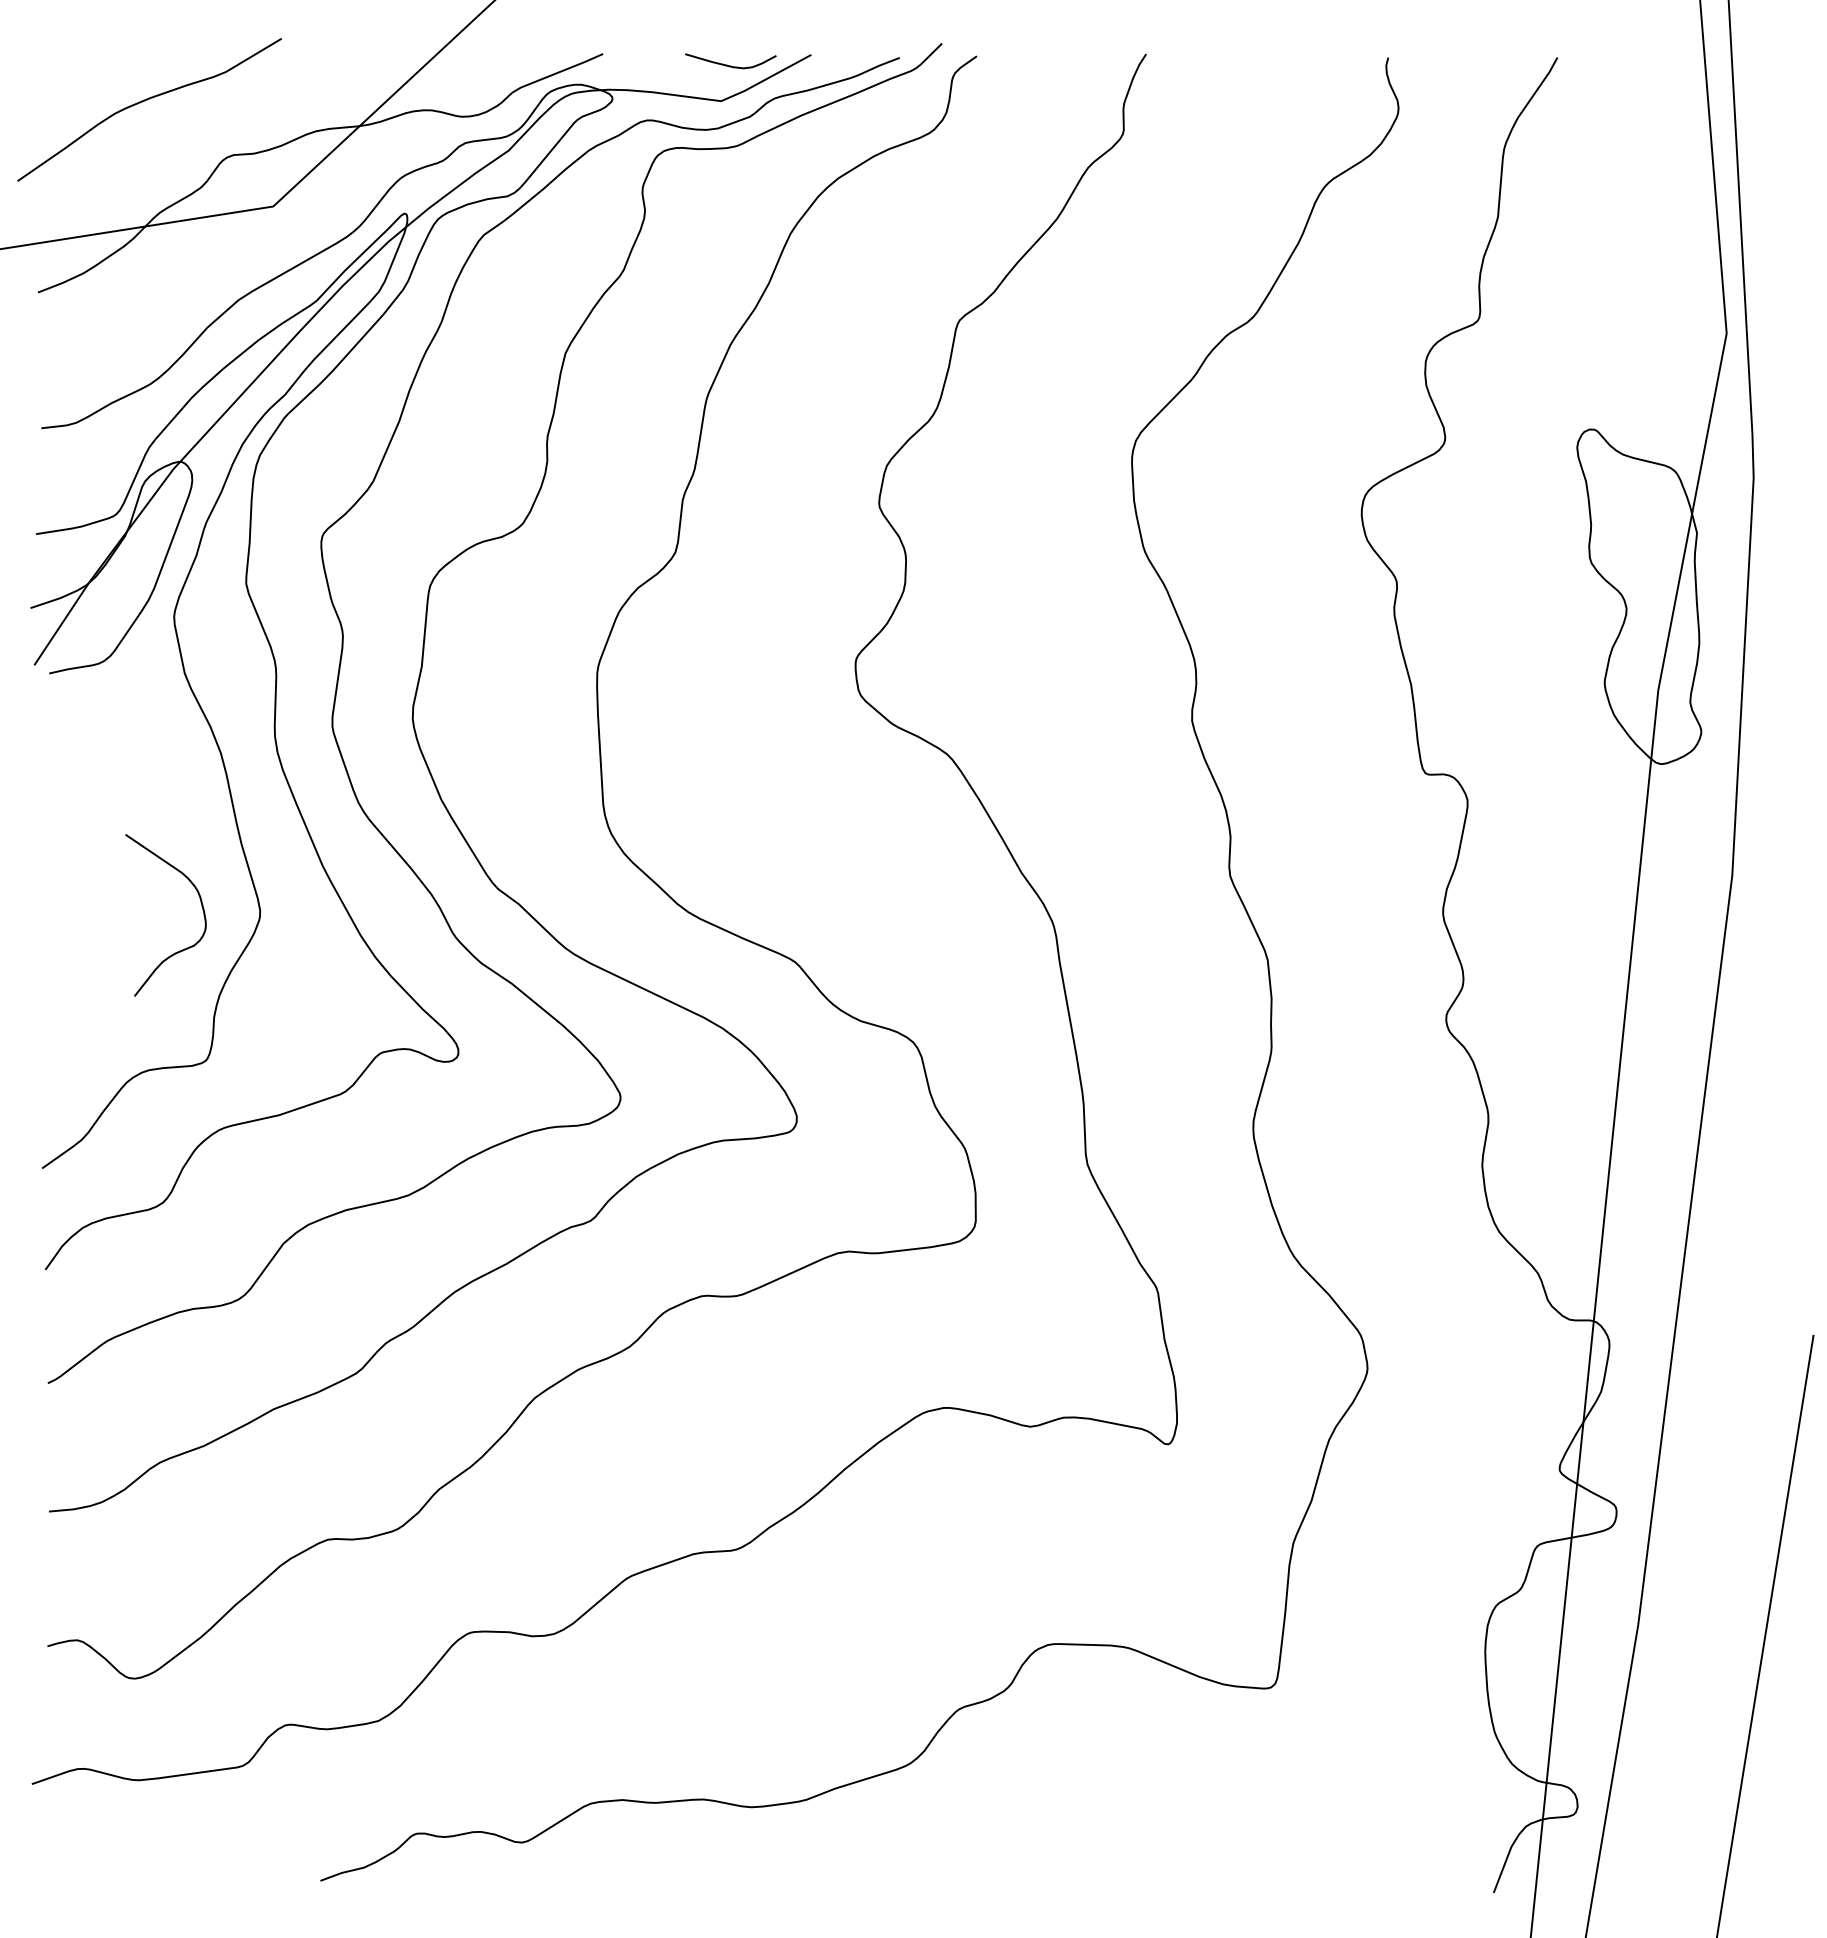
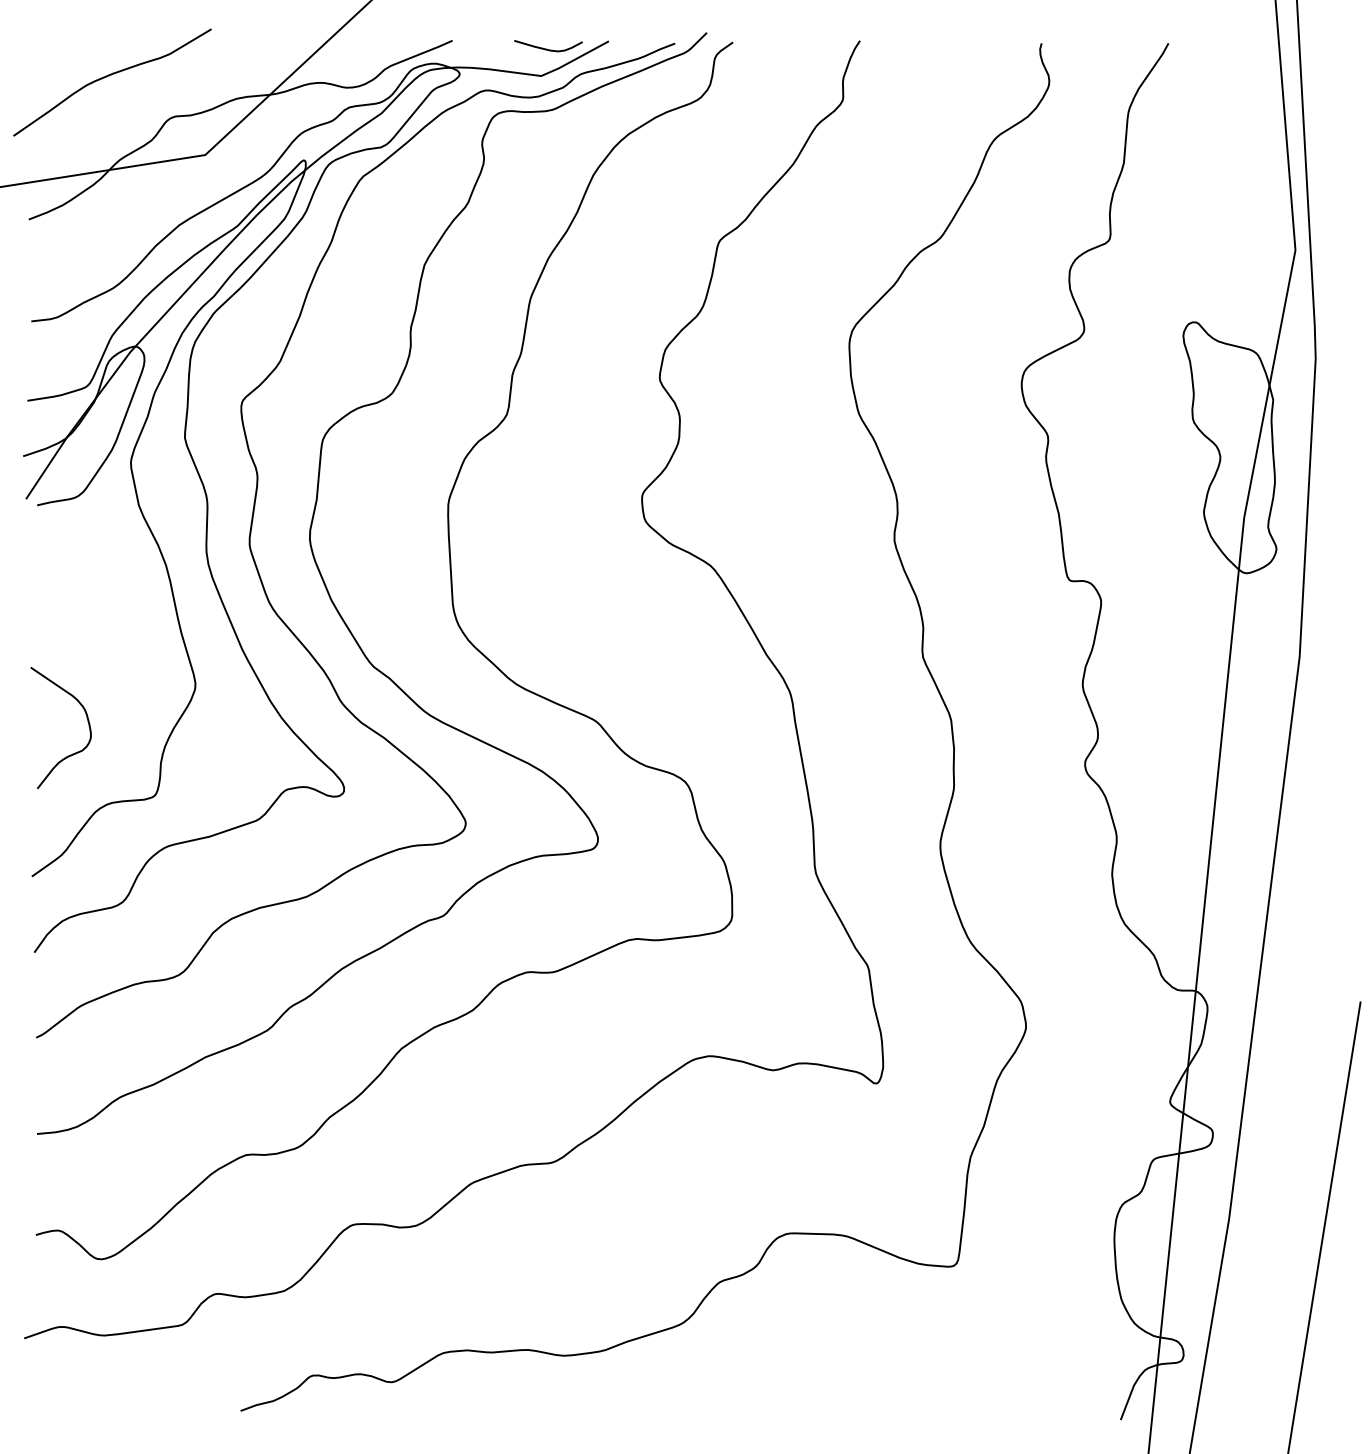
curve: (201, 906) -> (87, 721), moved

